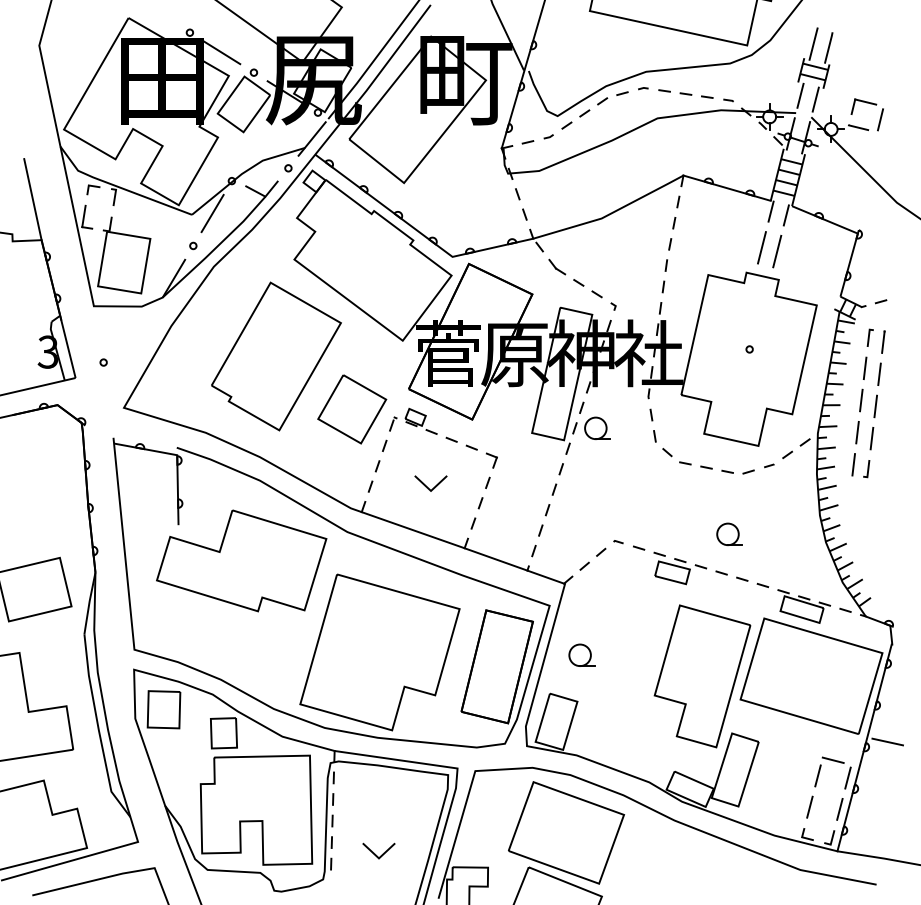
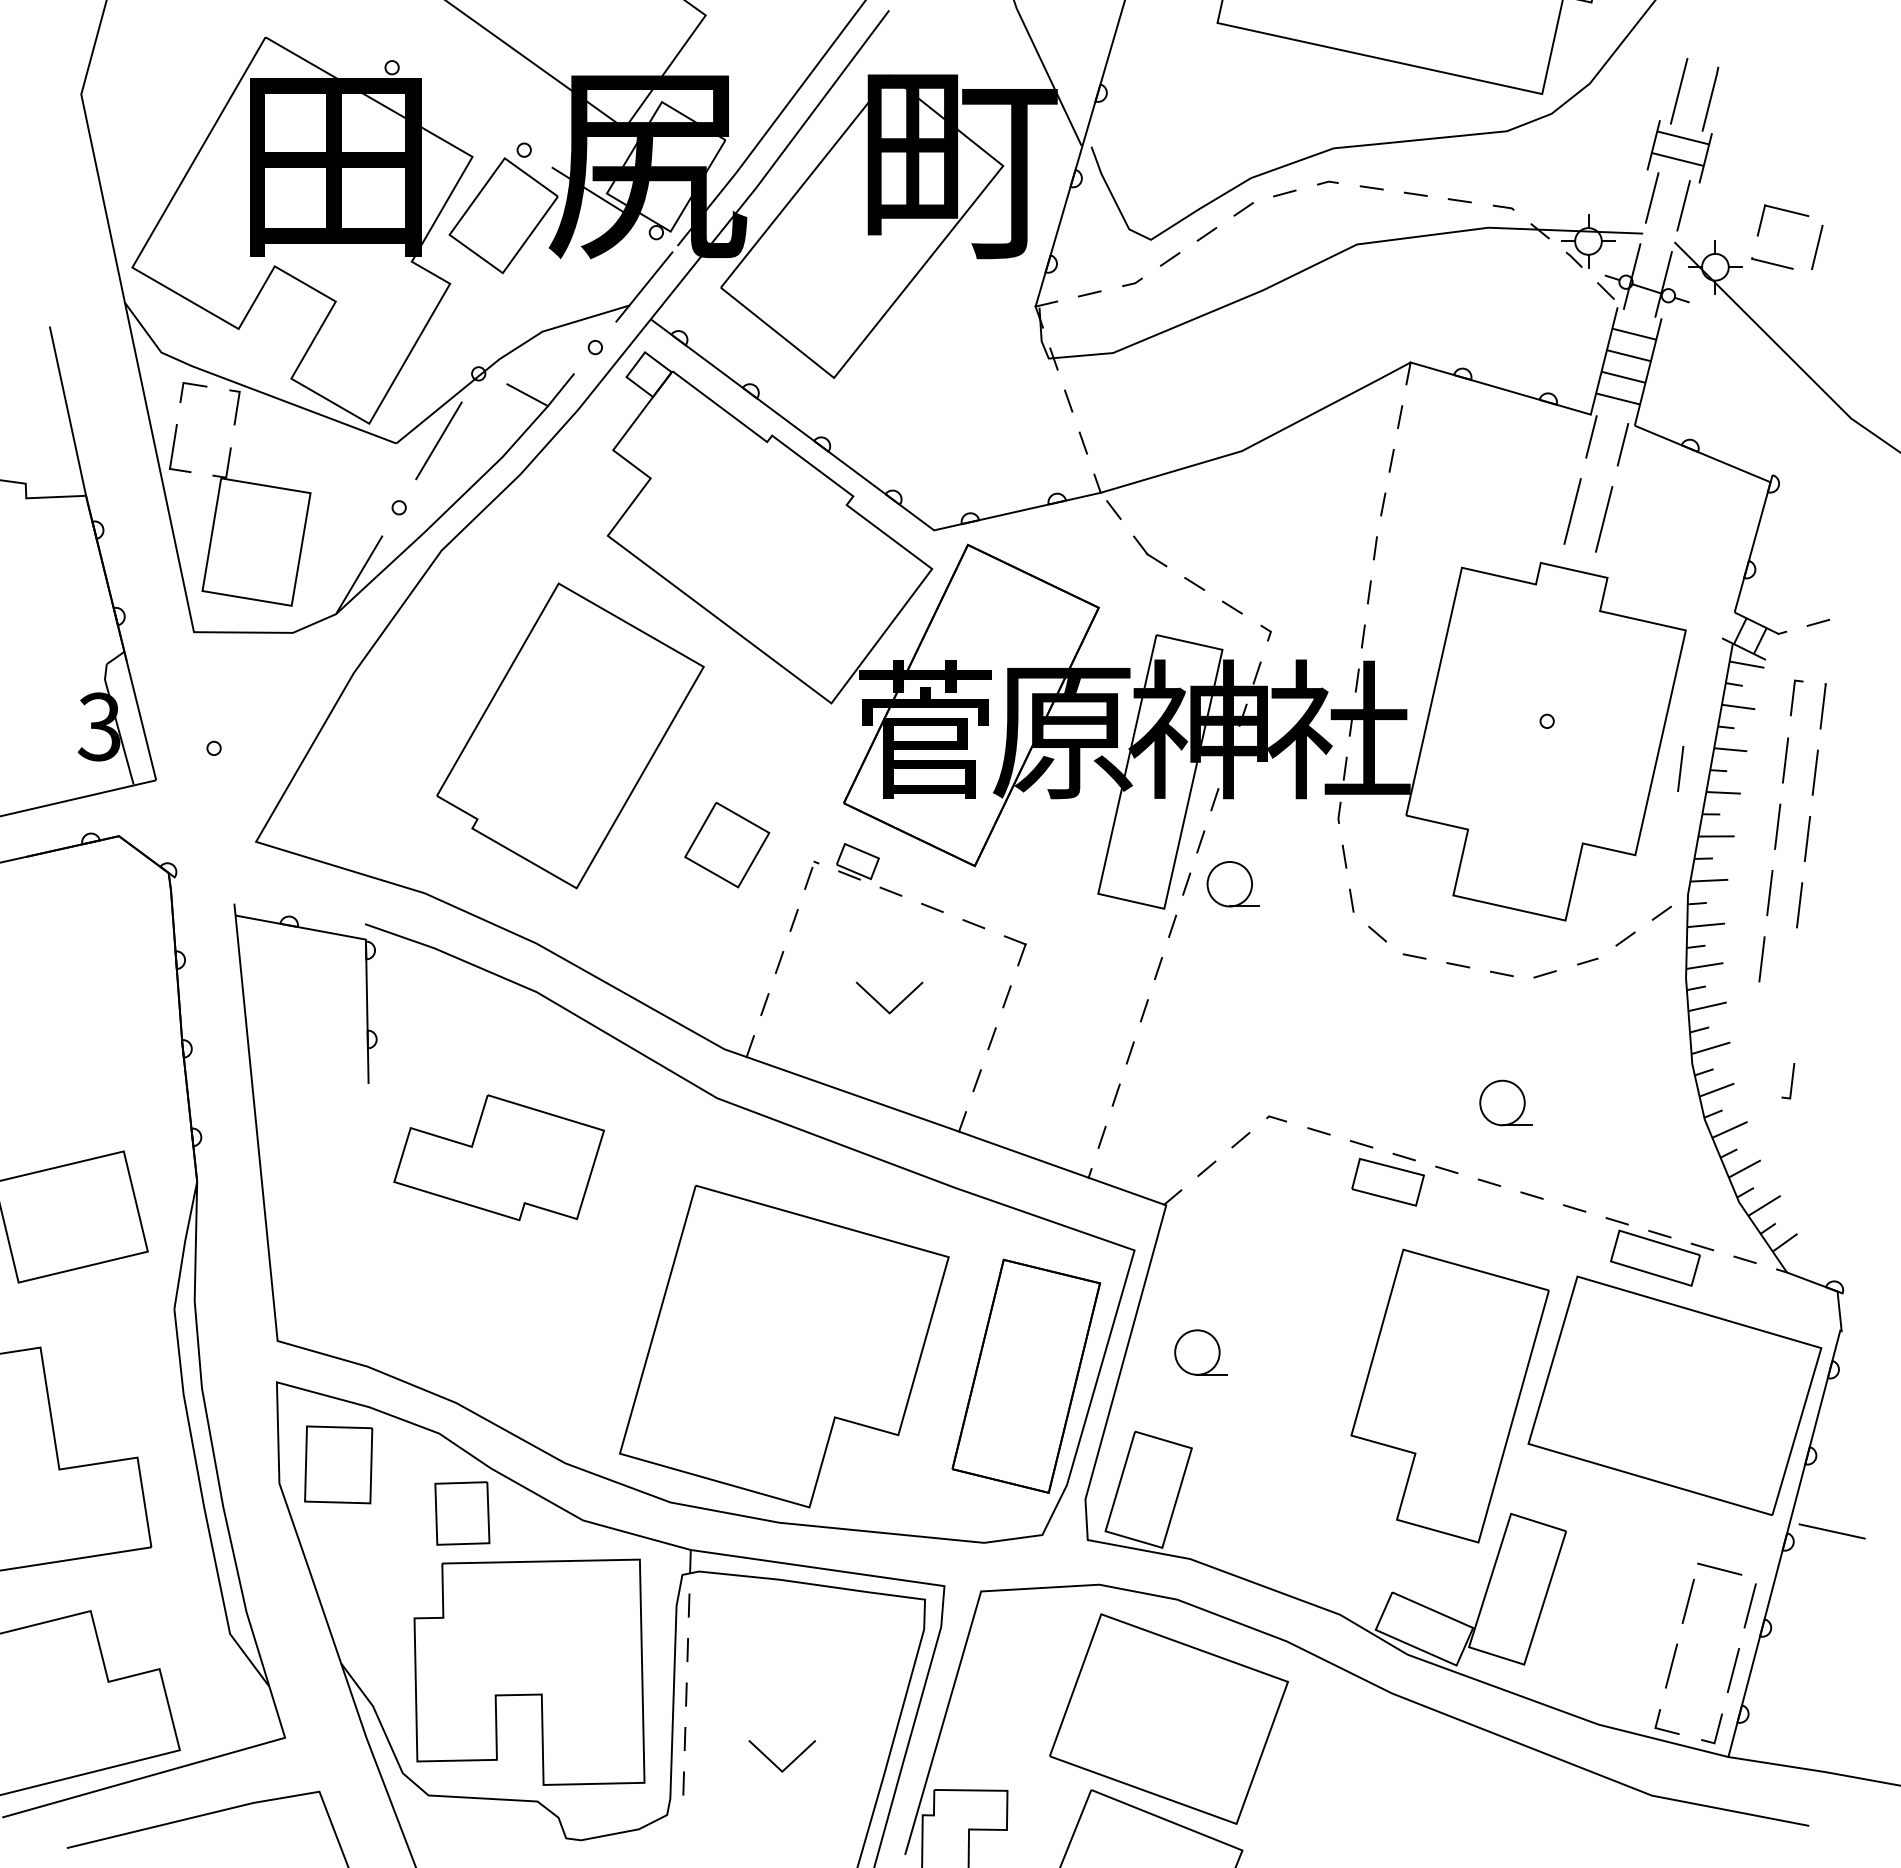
line: (221, 52) -> (457, 108), removed
line: (814, 372) -> (1681, 768), added
part: (352, 409) -> (727, 845), size x0.6
line: (867, 469) -> (1790, 1082), moved
part: (241, 560) -> (498, 1156), size x0.6

